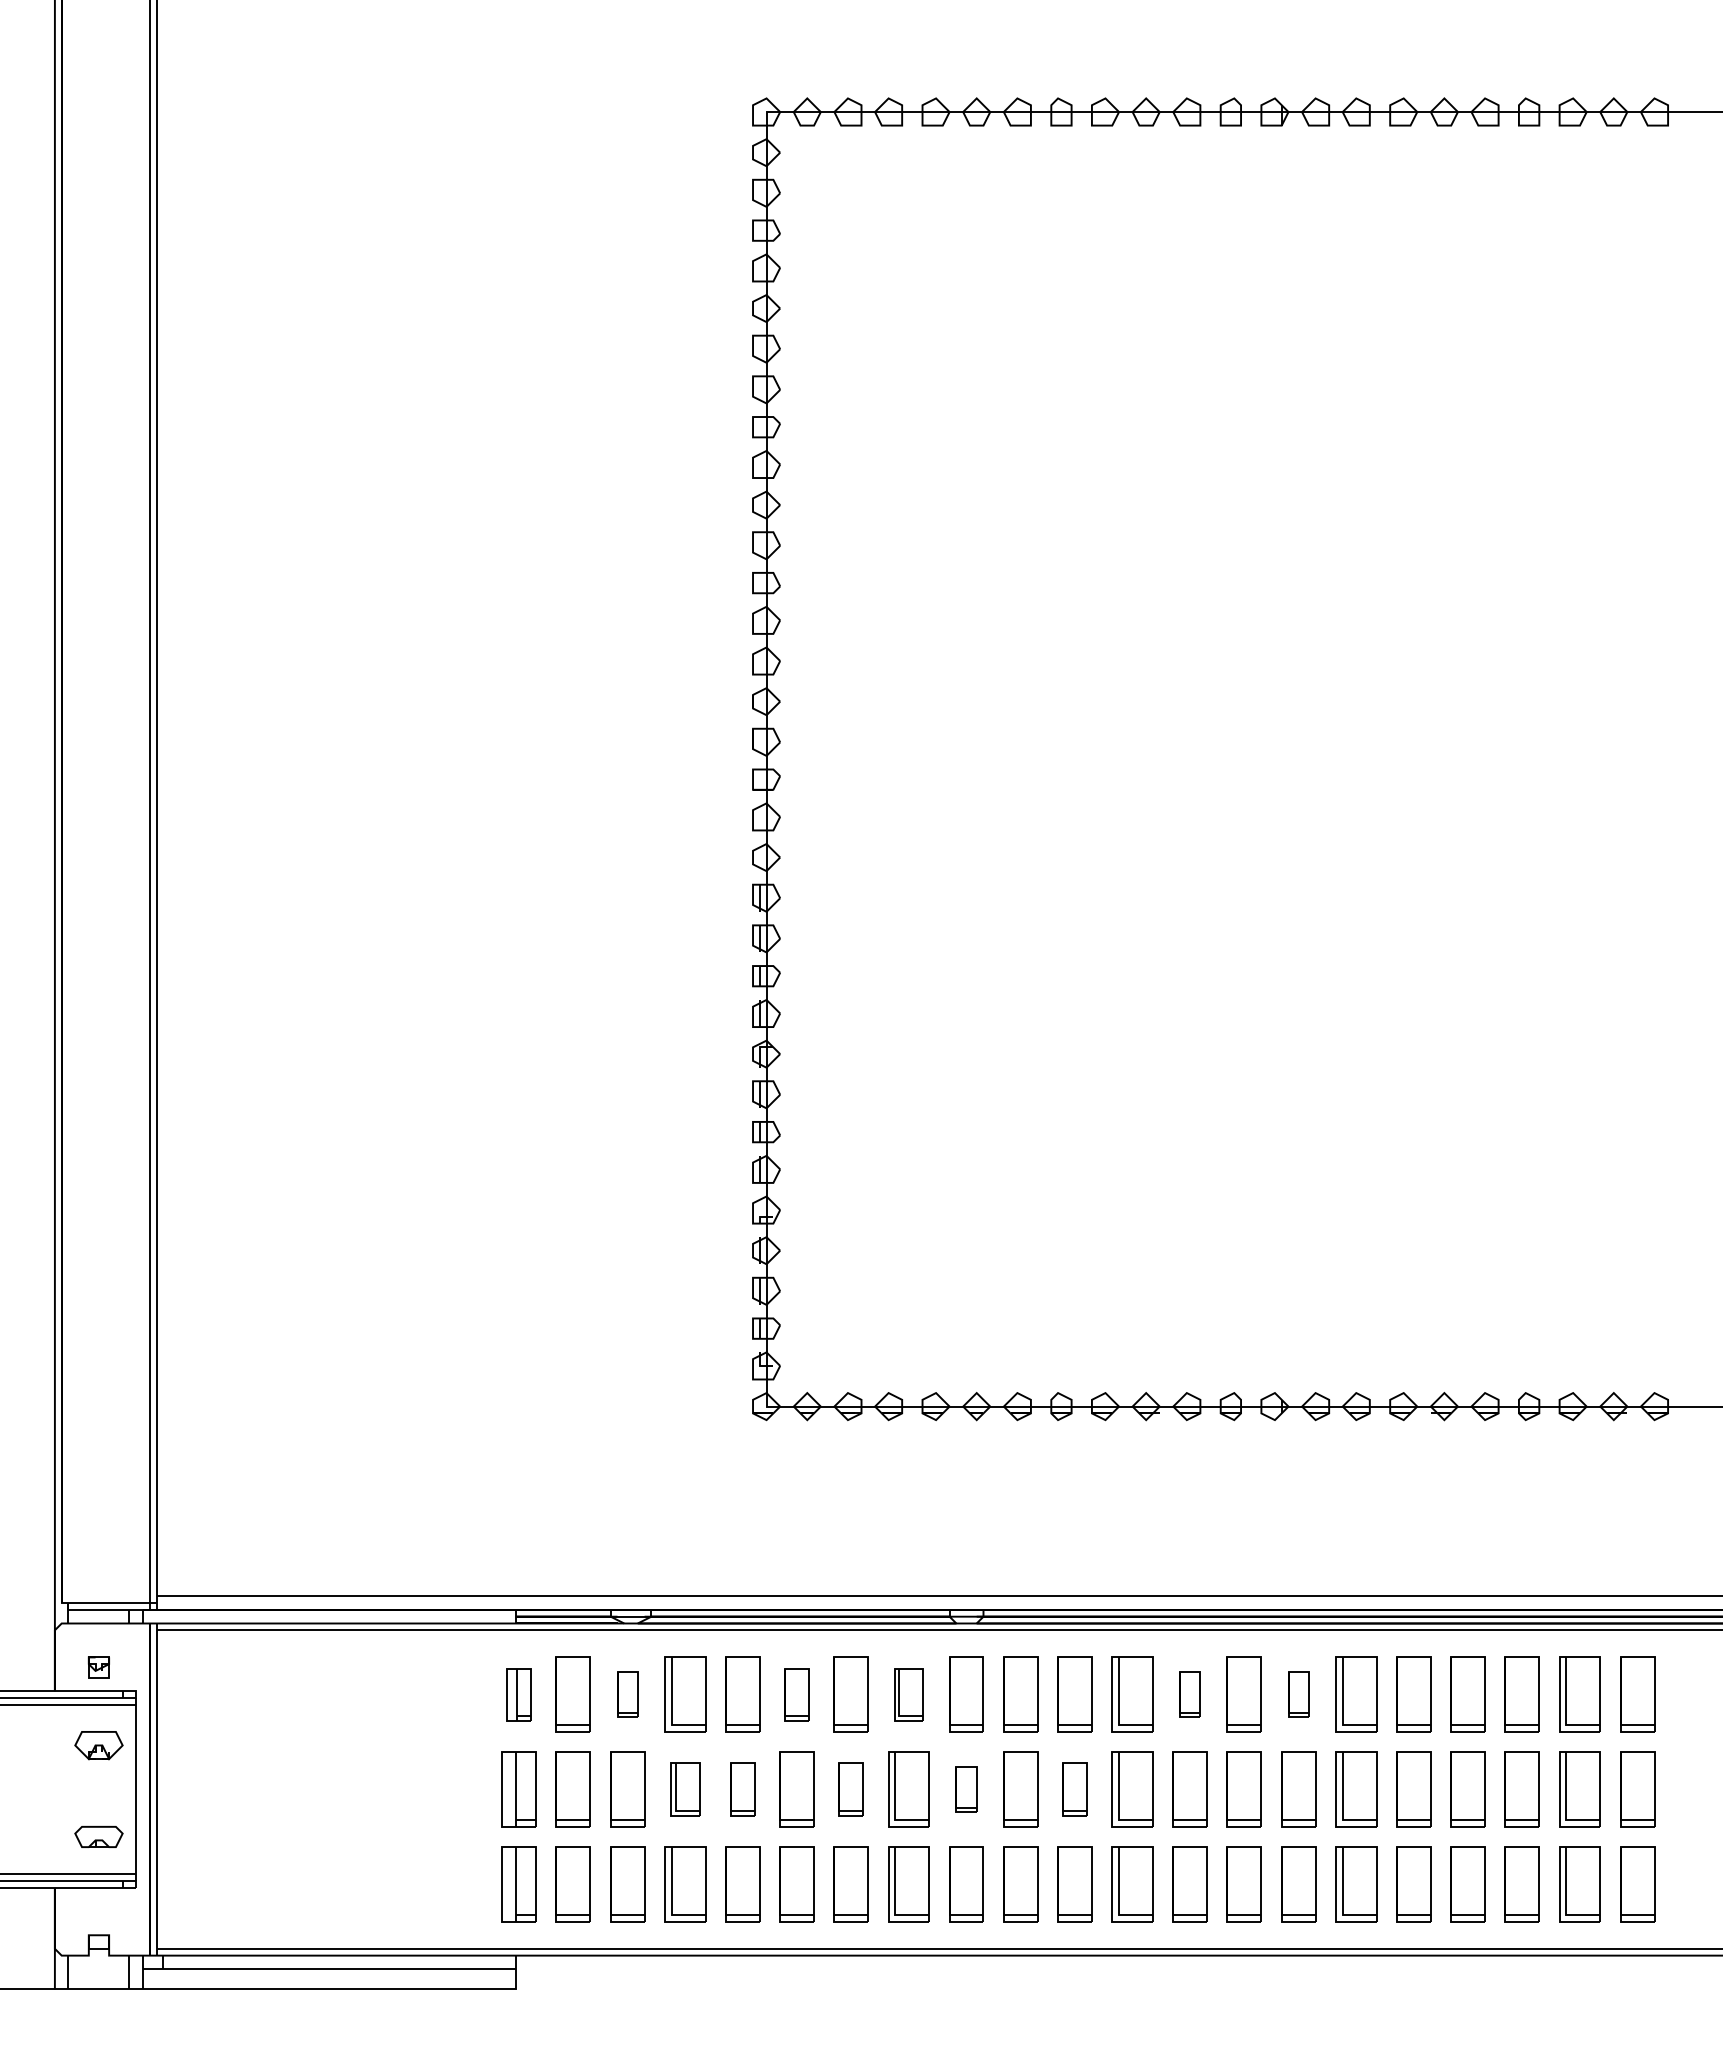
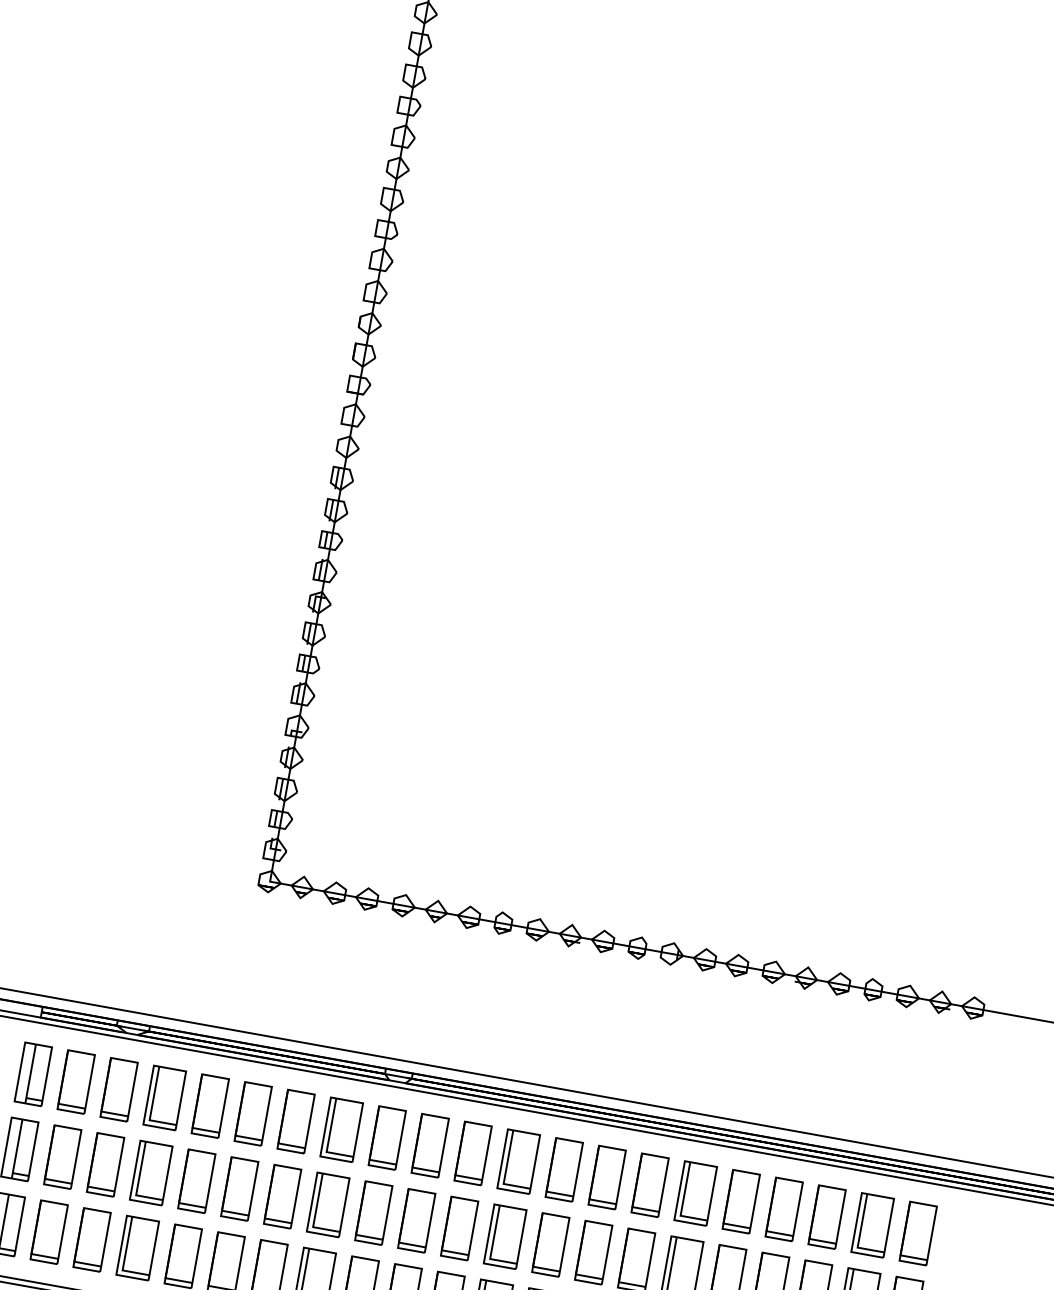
part: (518, 1694) -> (32, 1074), size x1.43
part: (627, 1694) -> (119, 1089), size x1.67
part: (796, 1694) -> (252, 1113), size x1.43
part: (908, 1694) -> (341, 1129), size x1.43
part: (1189, 1694) -> (563, 1169), size x1.67
part: (1298, 1694) -> (650, 1185), size x1.67
part: (685, 1789) -> (151, 1173), size x1.43
part: (742, 1789) -> (196, 1181), size x1.43
part: (850, 1789) -> (281, 1196), size x1.43
part: (966, 1789) -> (373, 1213), size x1.67
part: (1074, 1789) -> (459, 1228), size x1.43

